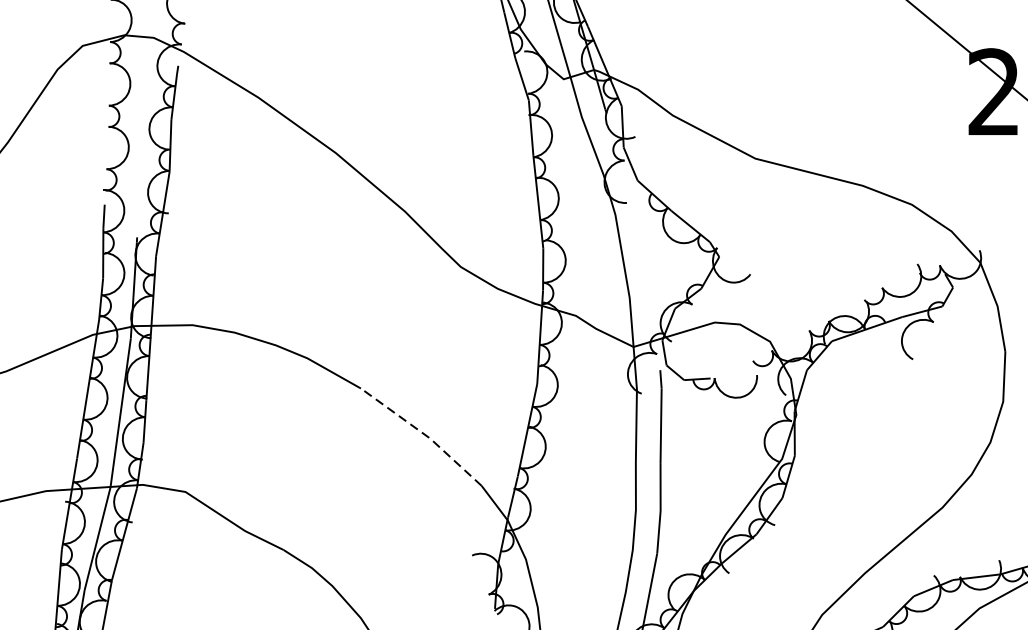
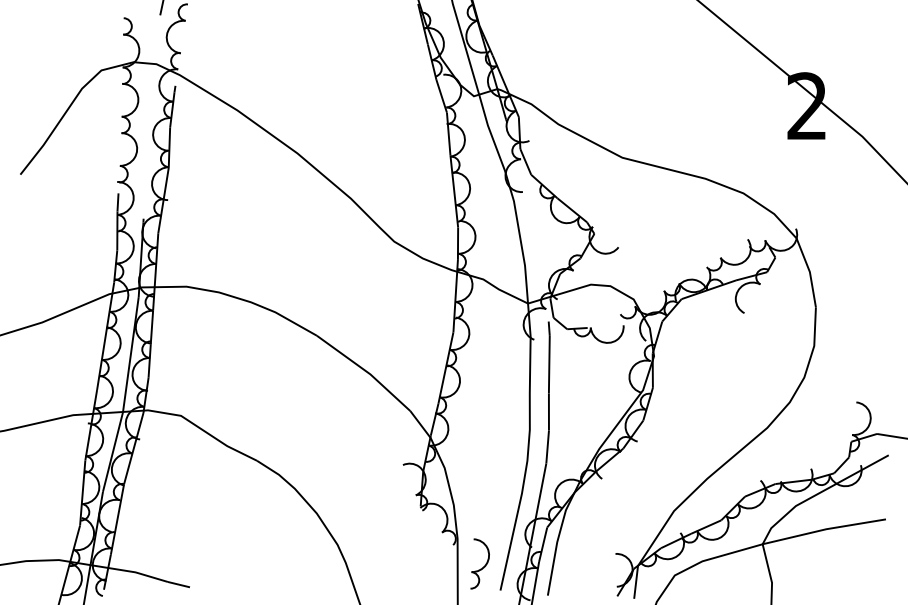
line: (423, 433) -> (365, 370), dashed -> solid

